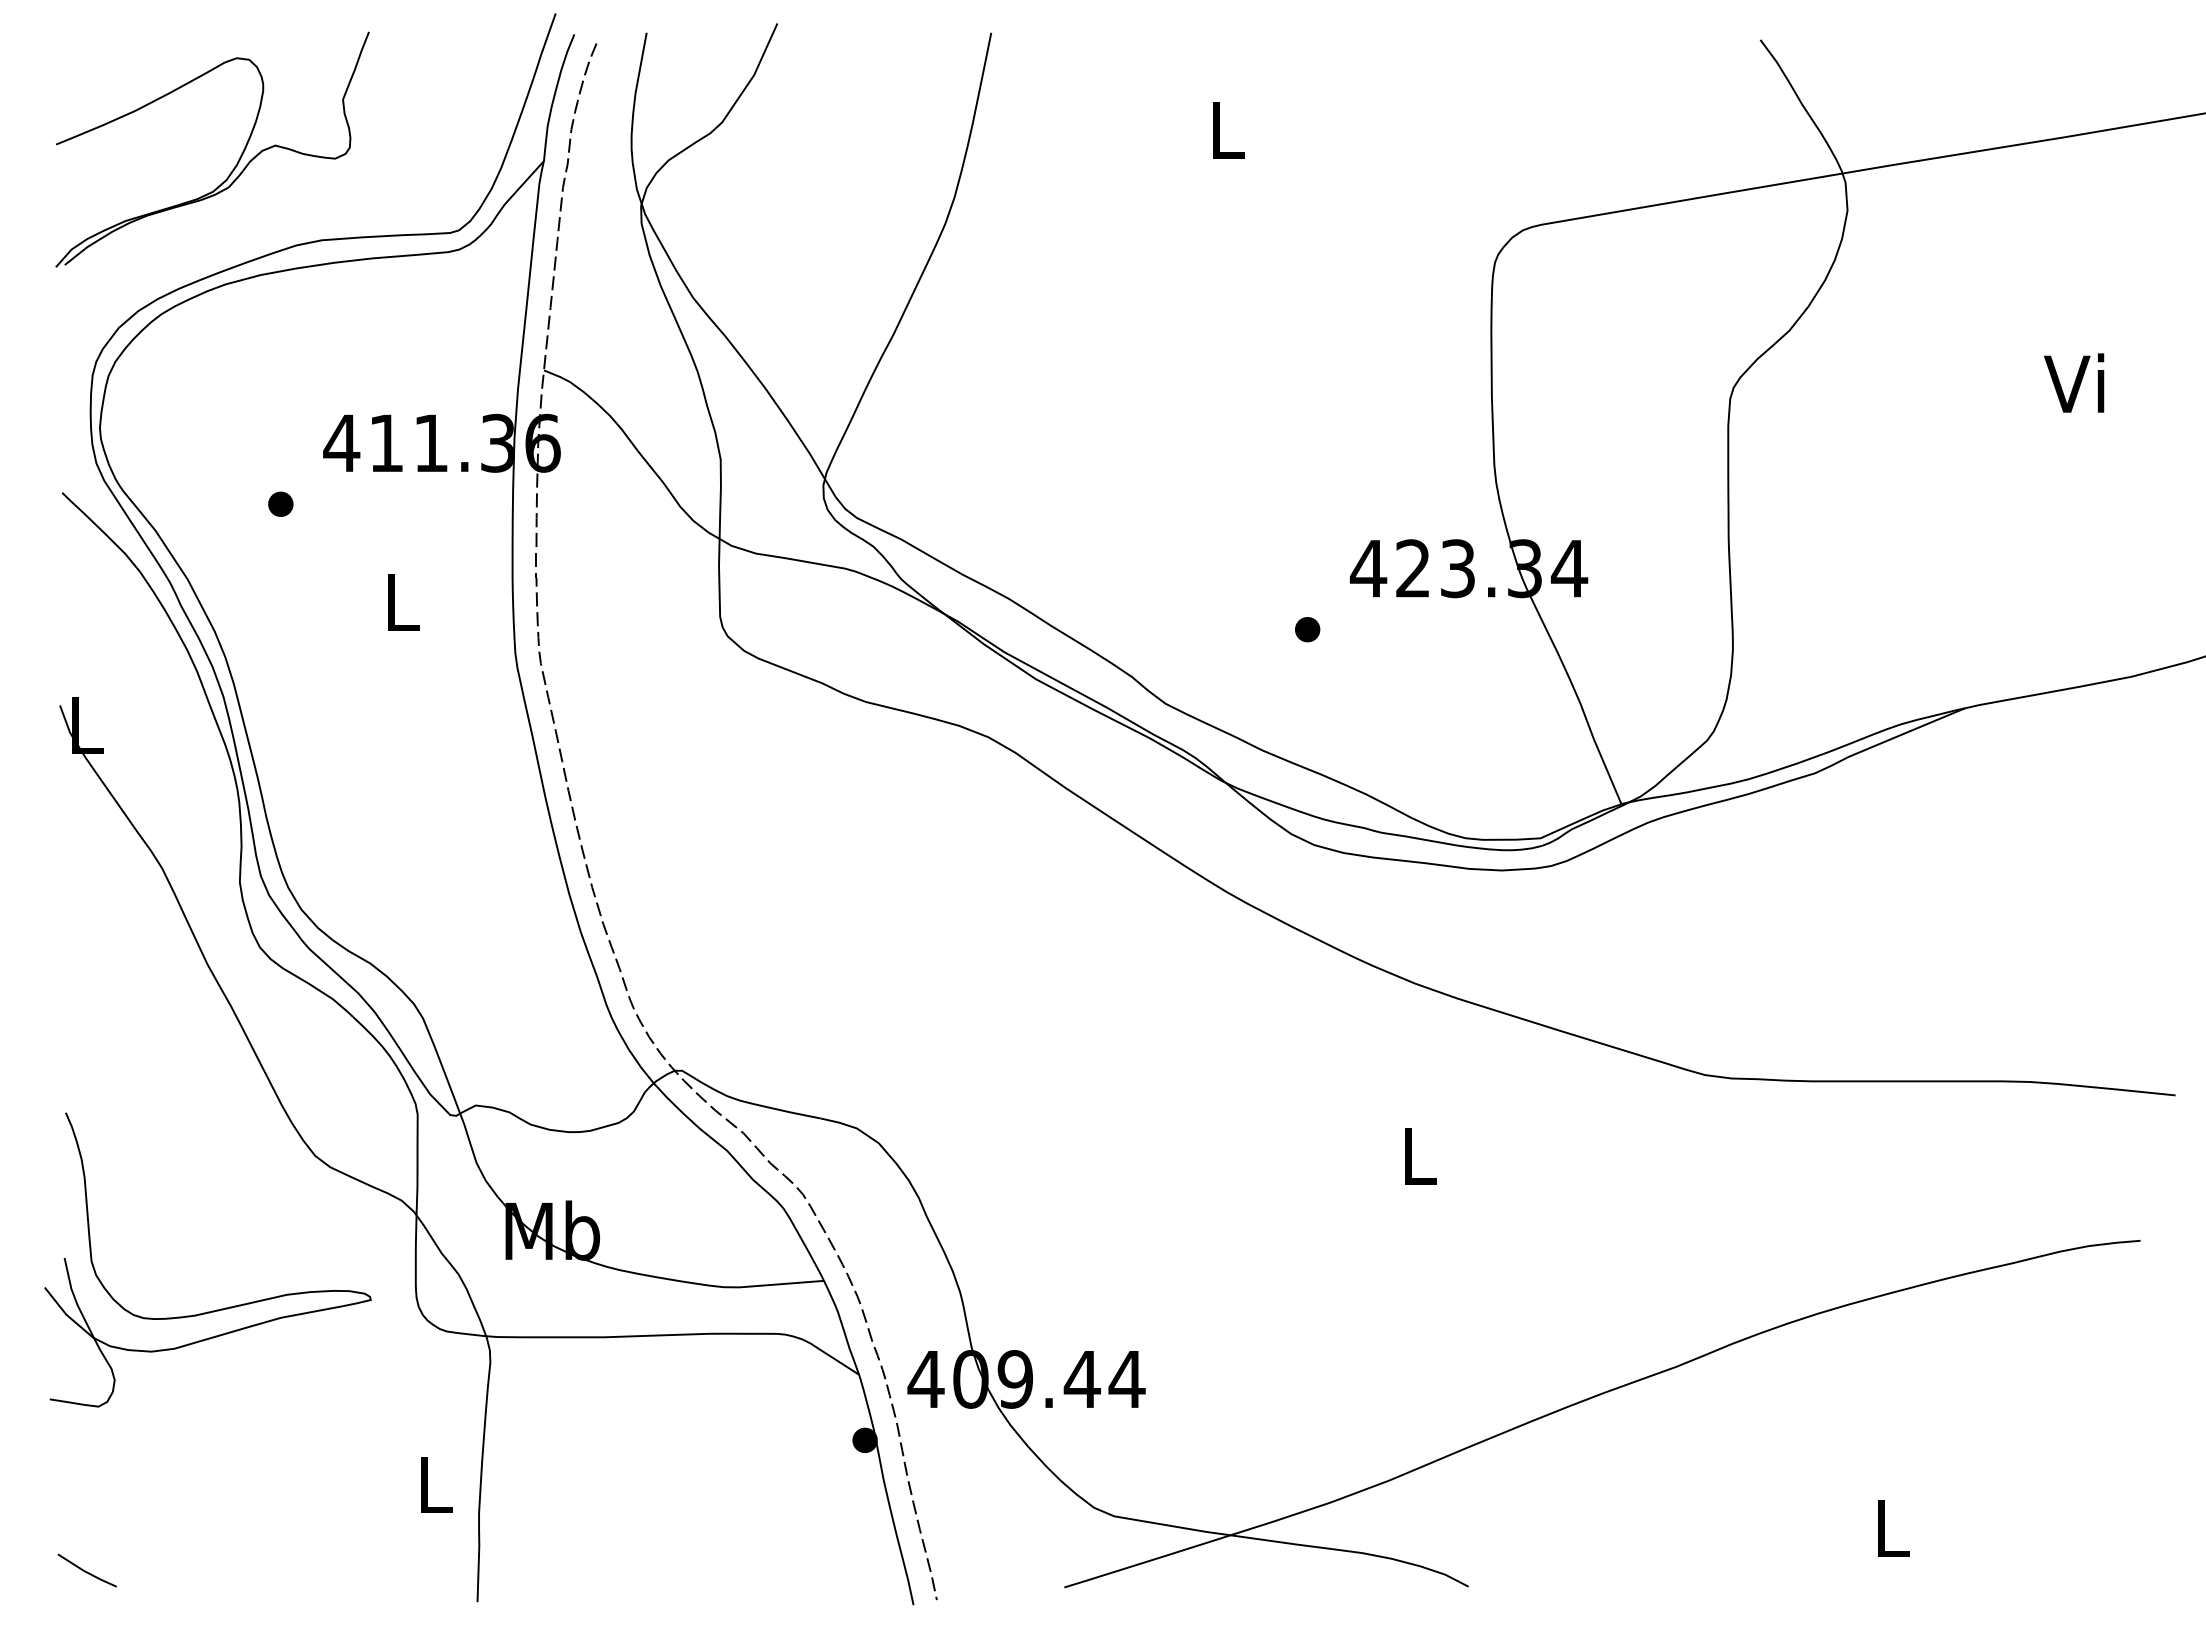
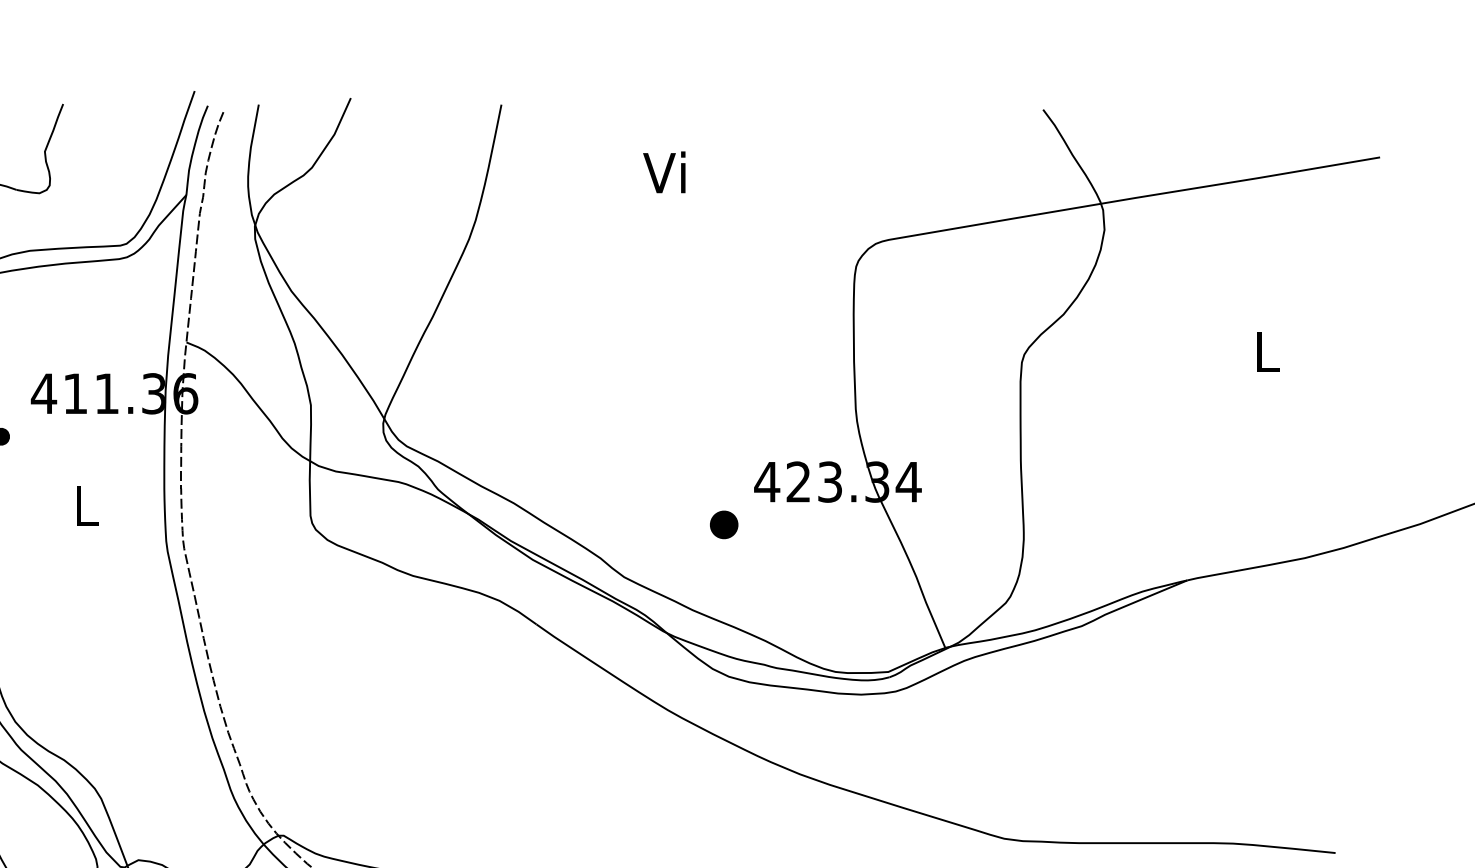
text: (1222, 128) -> (664, 172), L -> Vi
text: (2074, 382) -> (1264, 350), Vi -> L
part: (1307, 629) -> (724, 524), size x1.6

